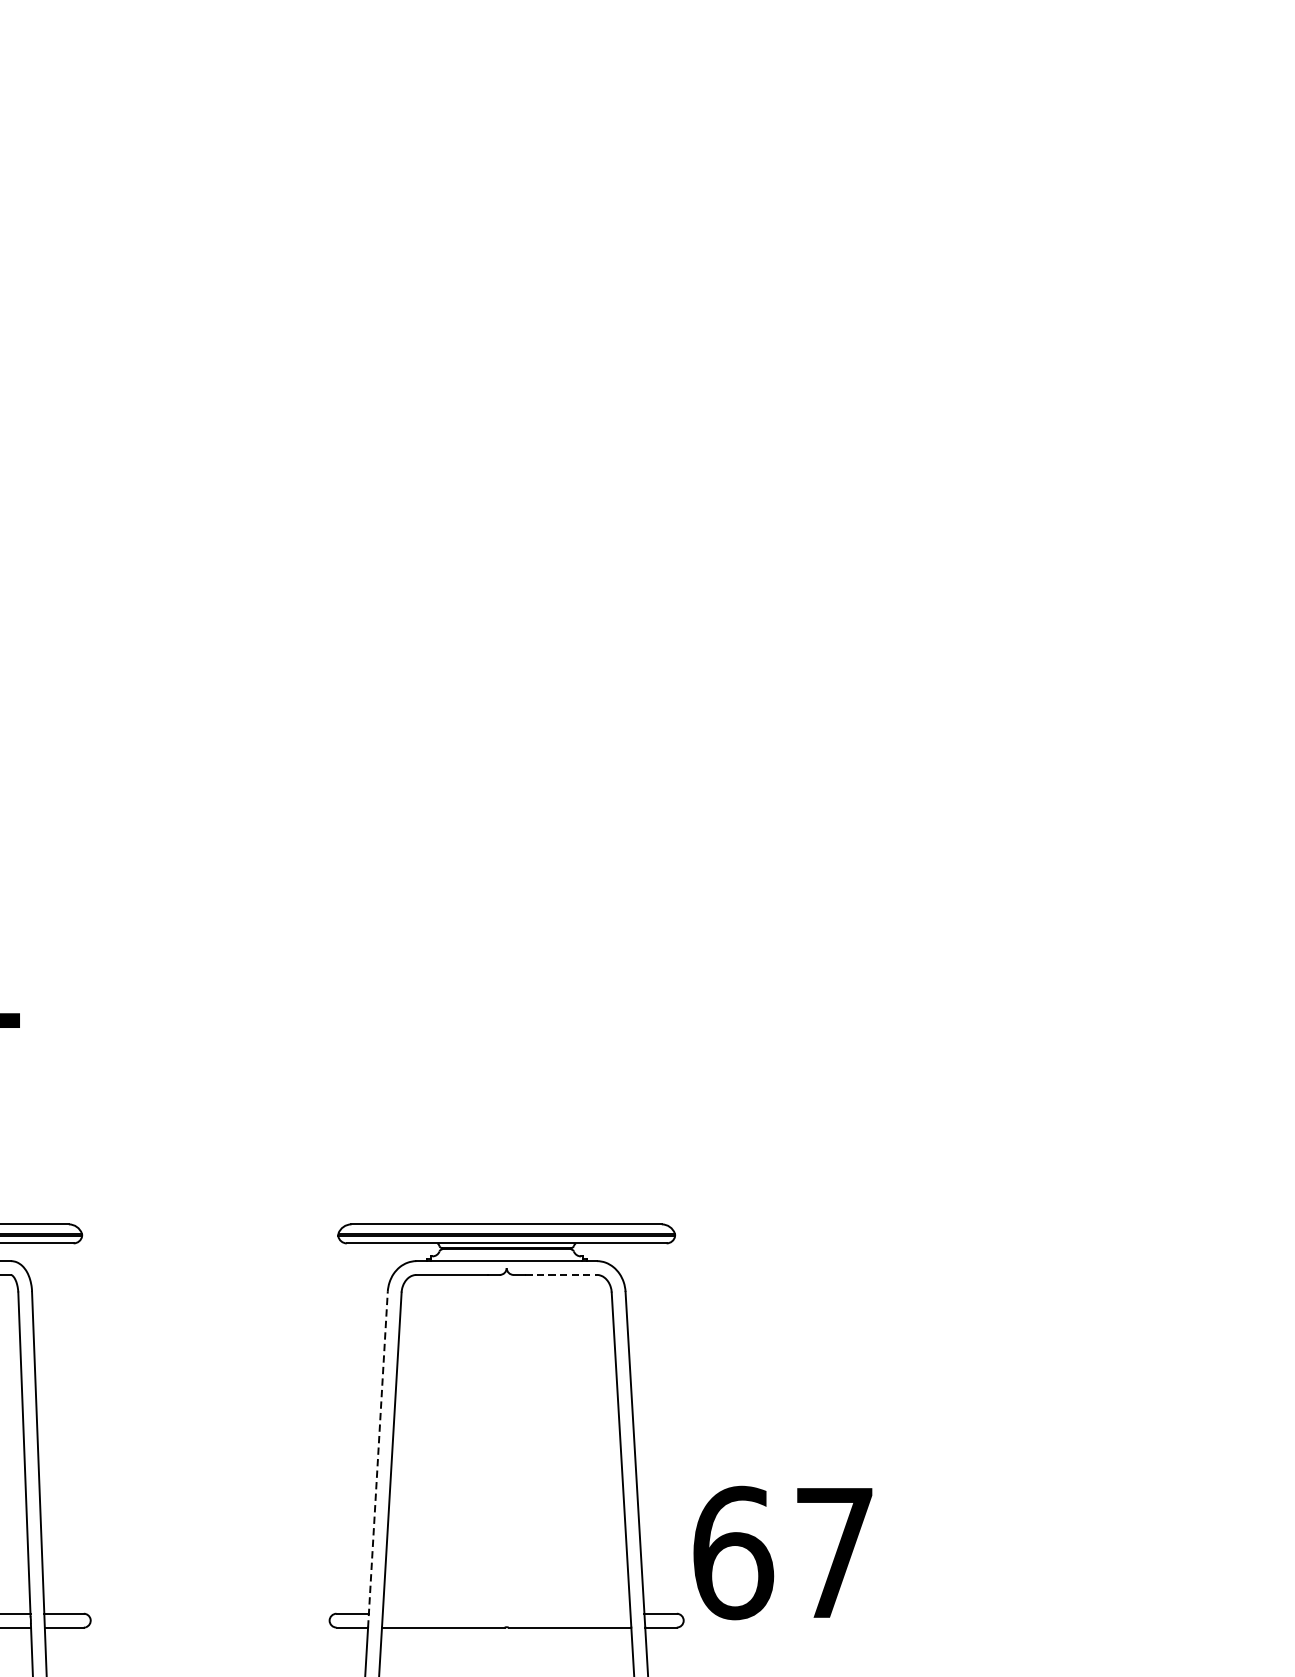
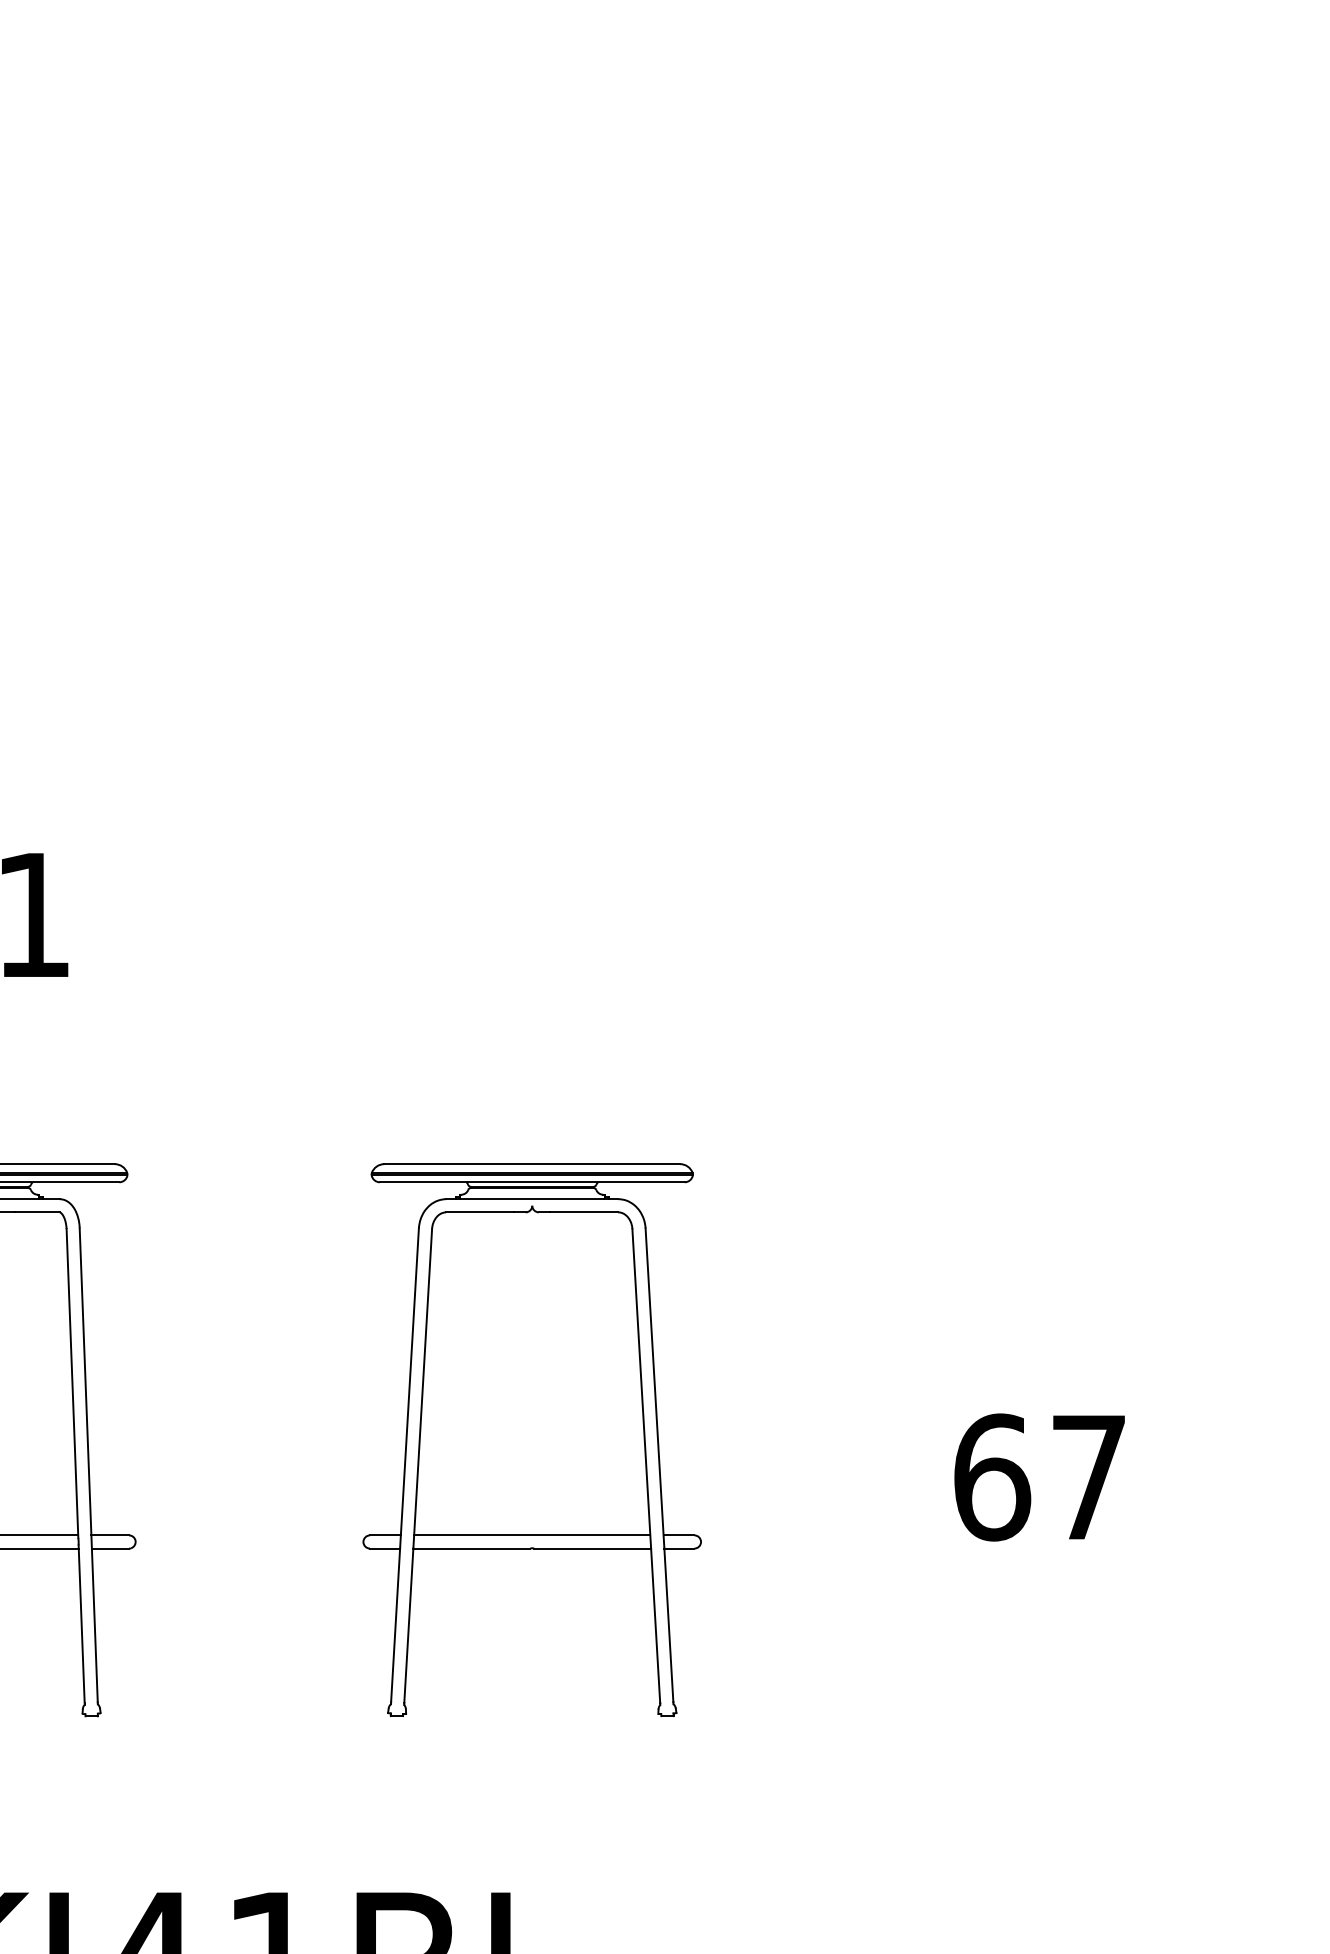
line: (561, 1275) -> (584, 1212), dashed -> solid
line: (377, 1459) -> (409, 1388), dashed -> solid
text: (782, 1553) -> (1039, 1477), moved
line: (506, 1613) -> (532, 1535), added

